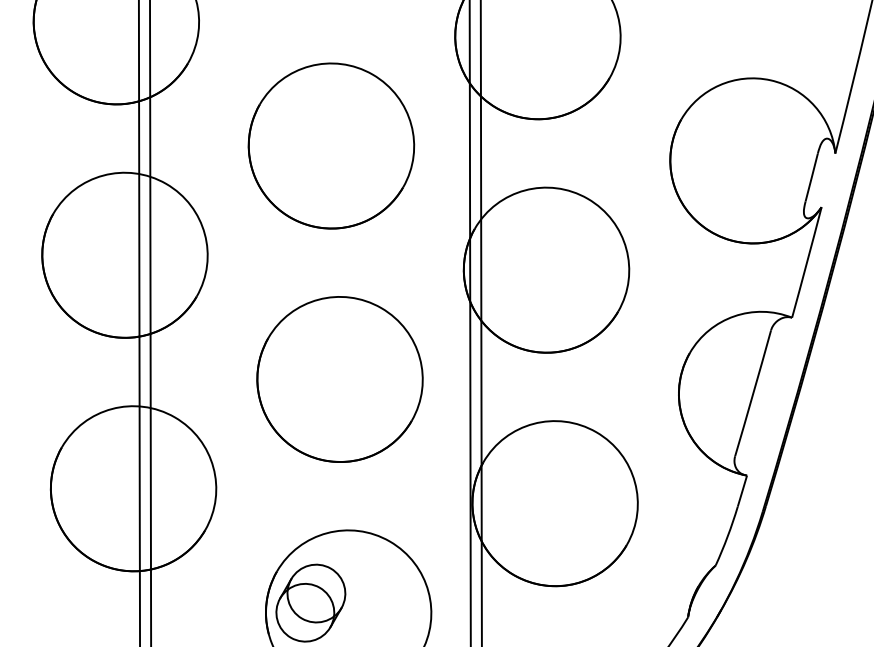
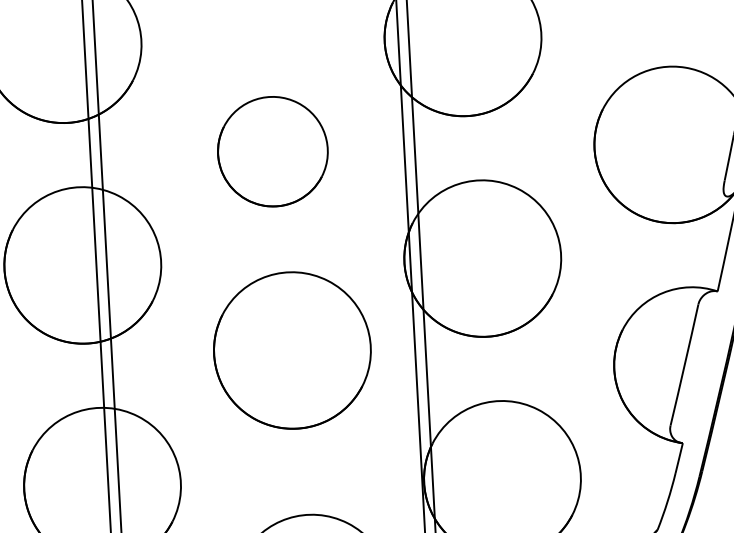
part: (331, 145) -> (272, 151), size x0.7
part: (339, 379) -> (291, 350), moved

